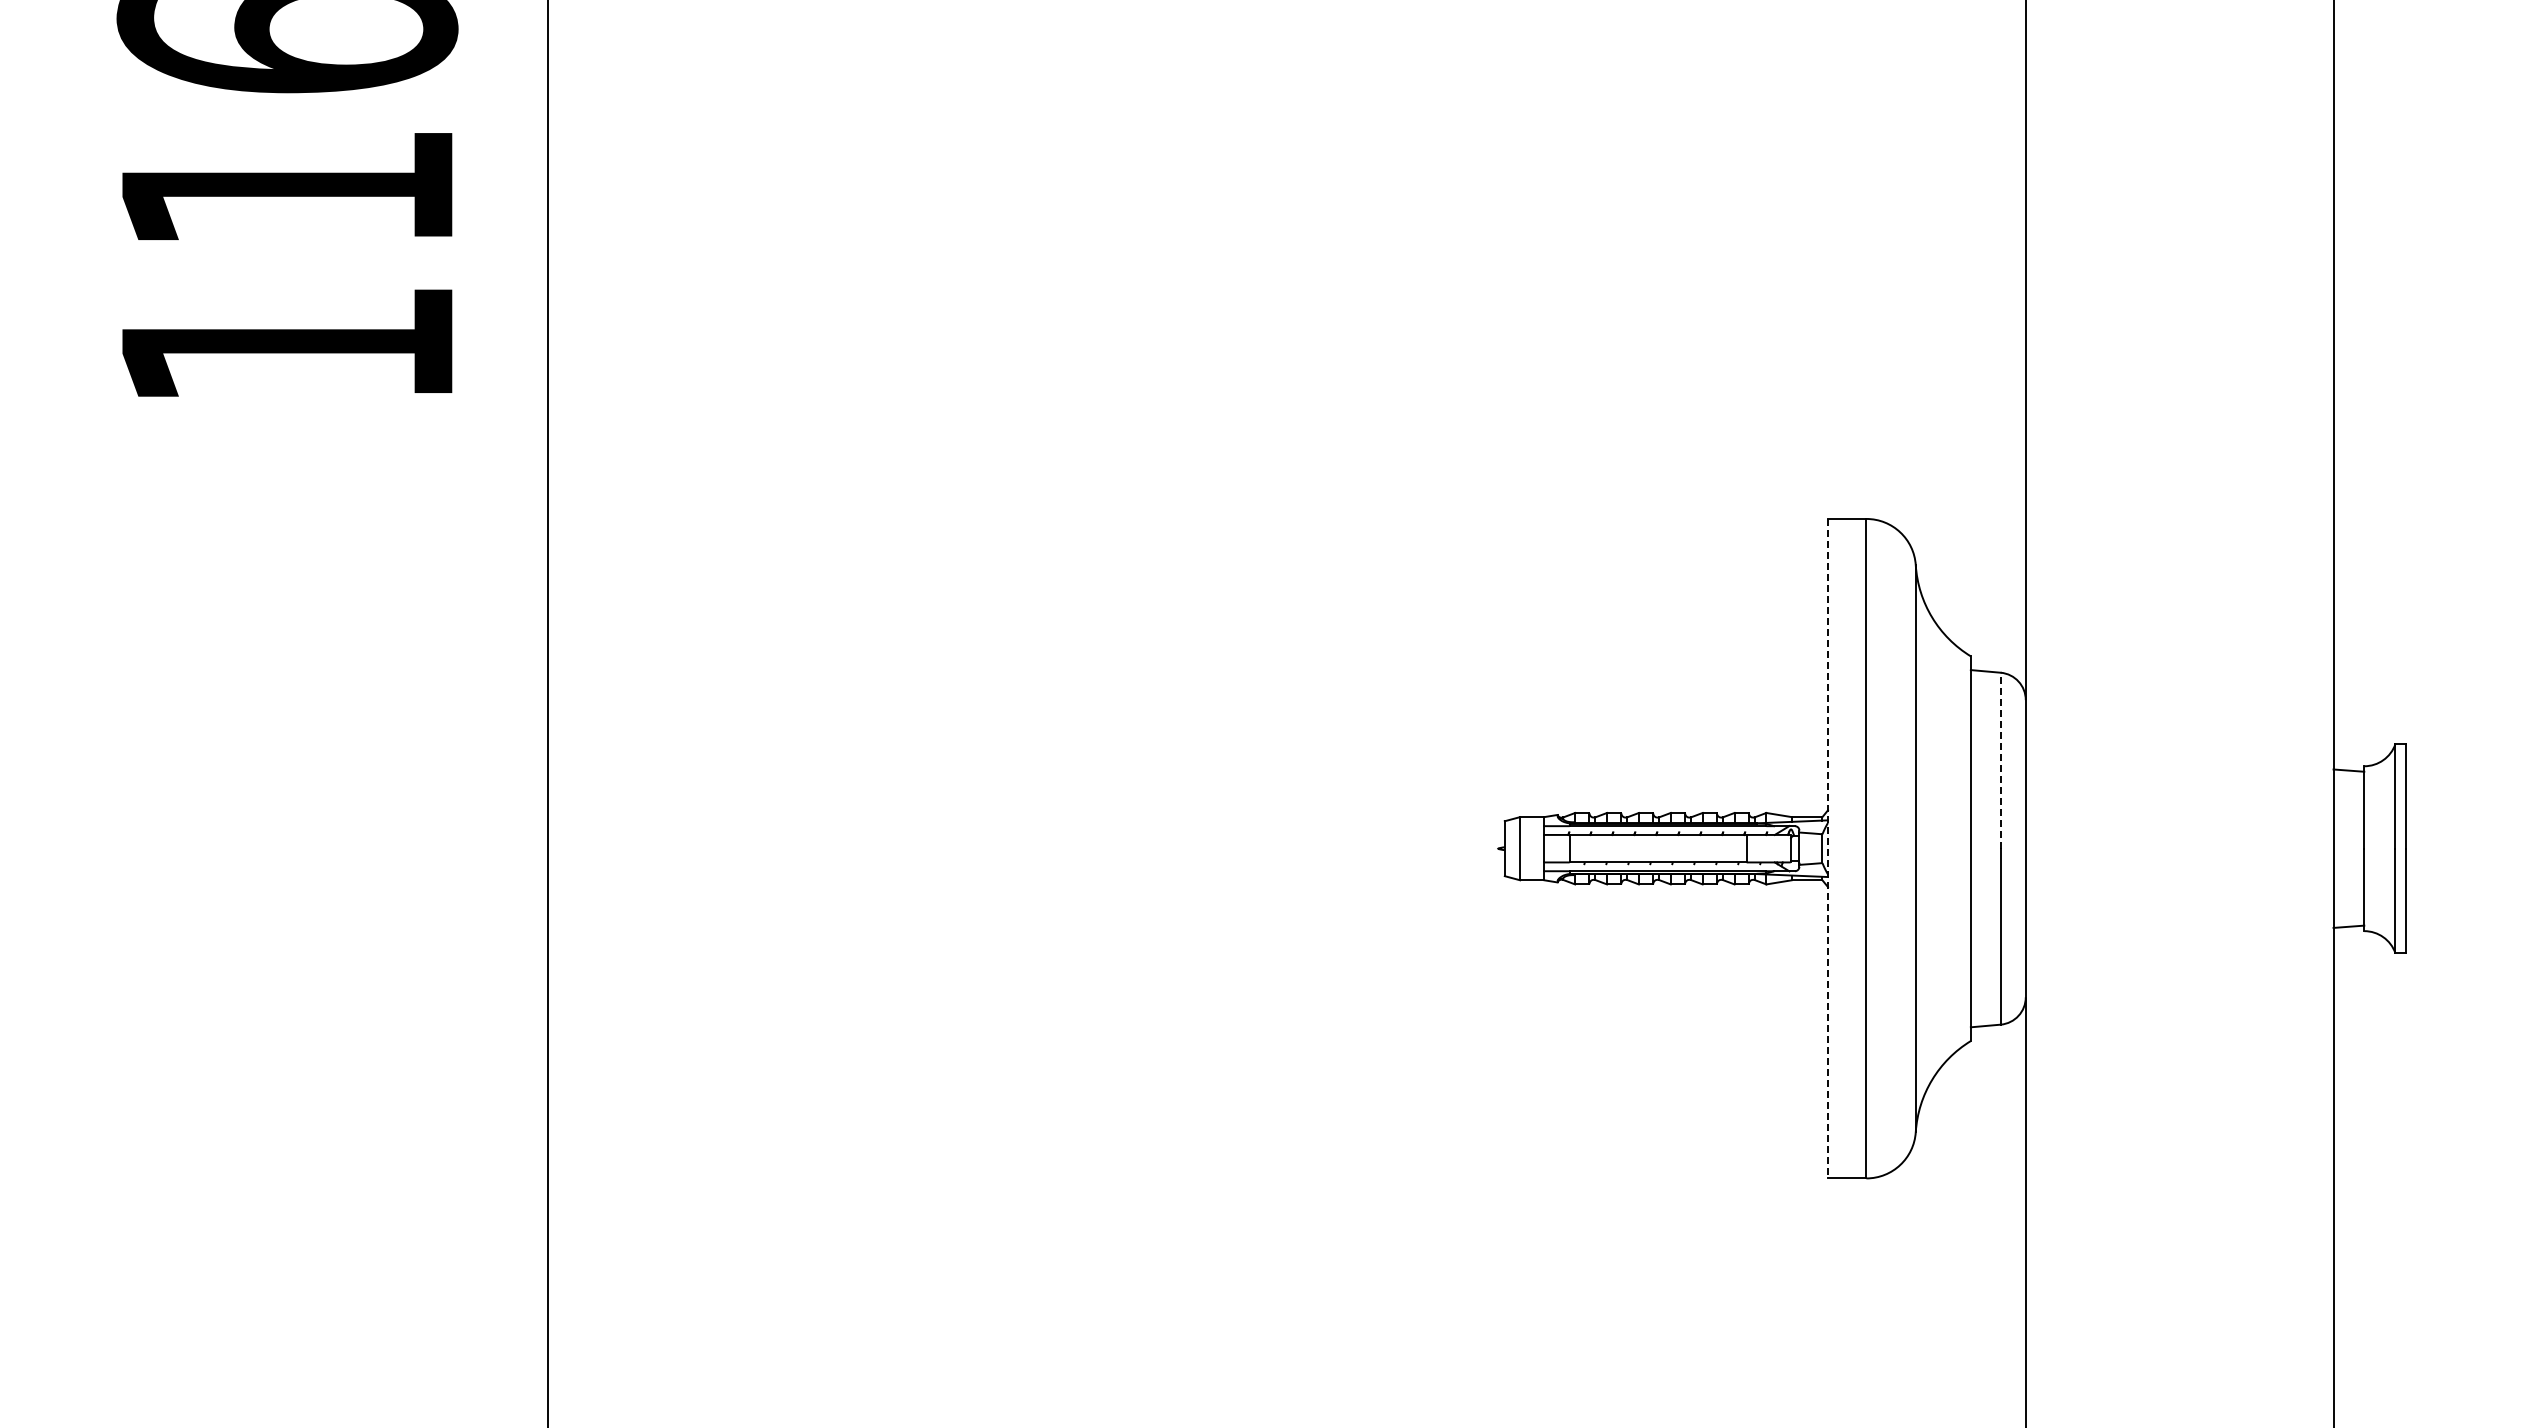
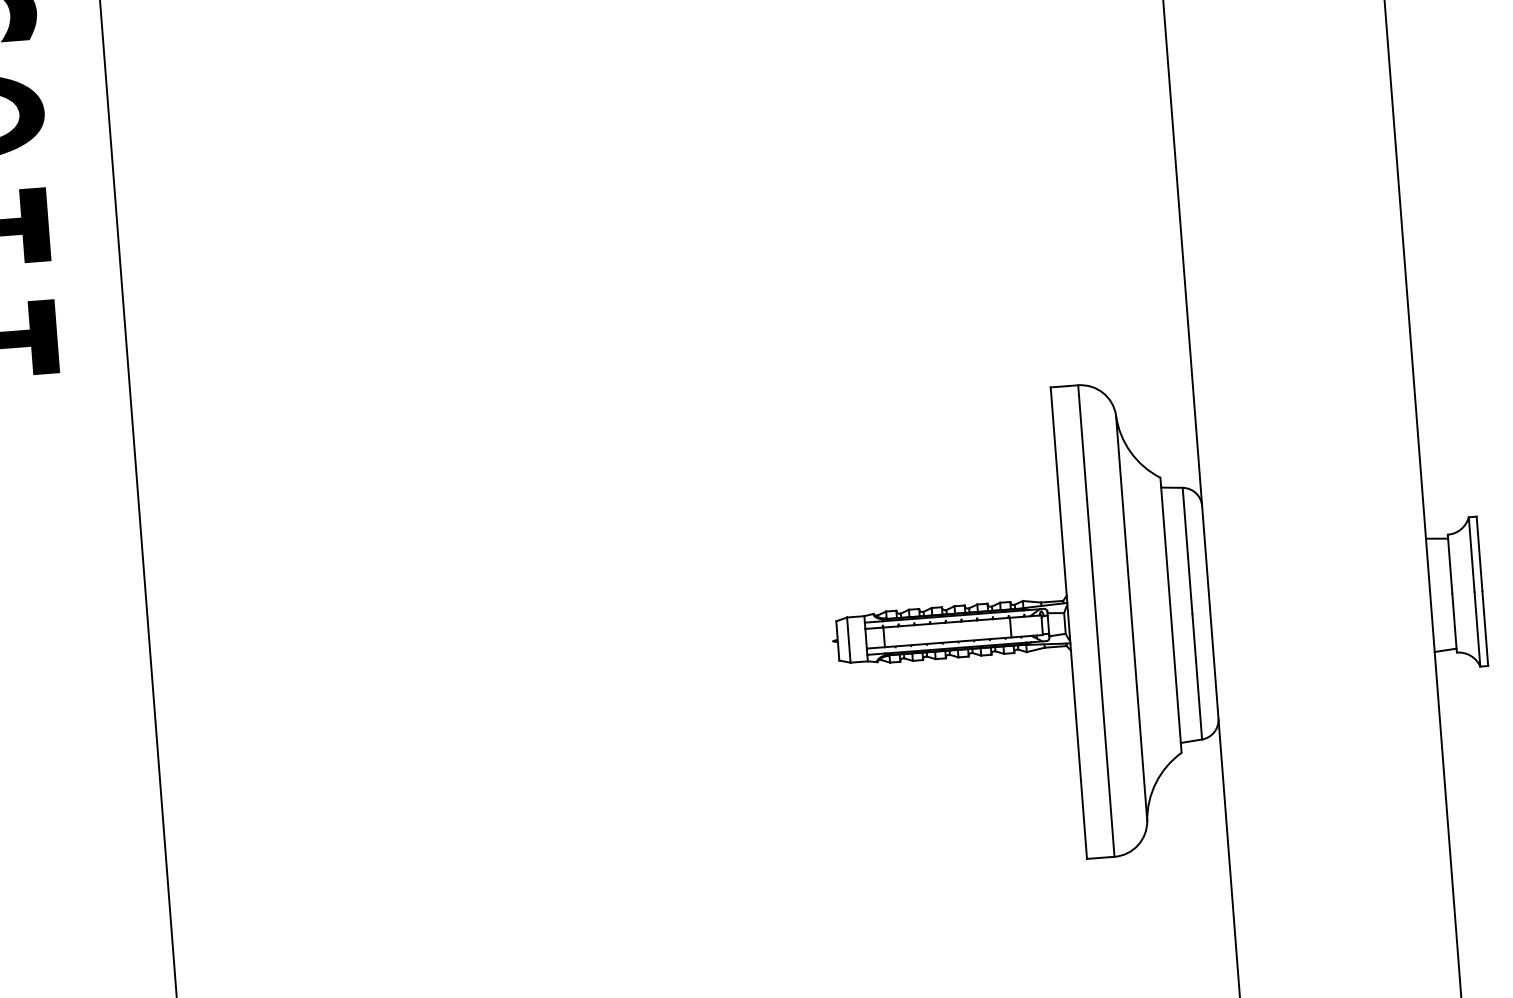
line: (2000, 760) -> (1187, 550), dashed -> solid
line: (1827, 848) -> (1068, 623), dashed -> solid

